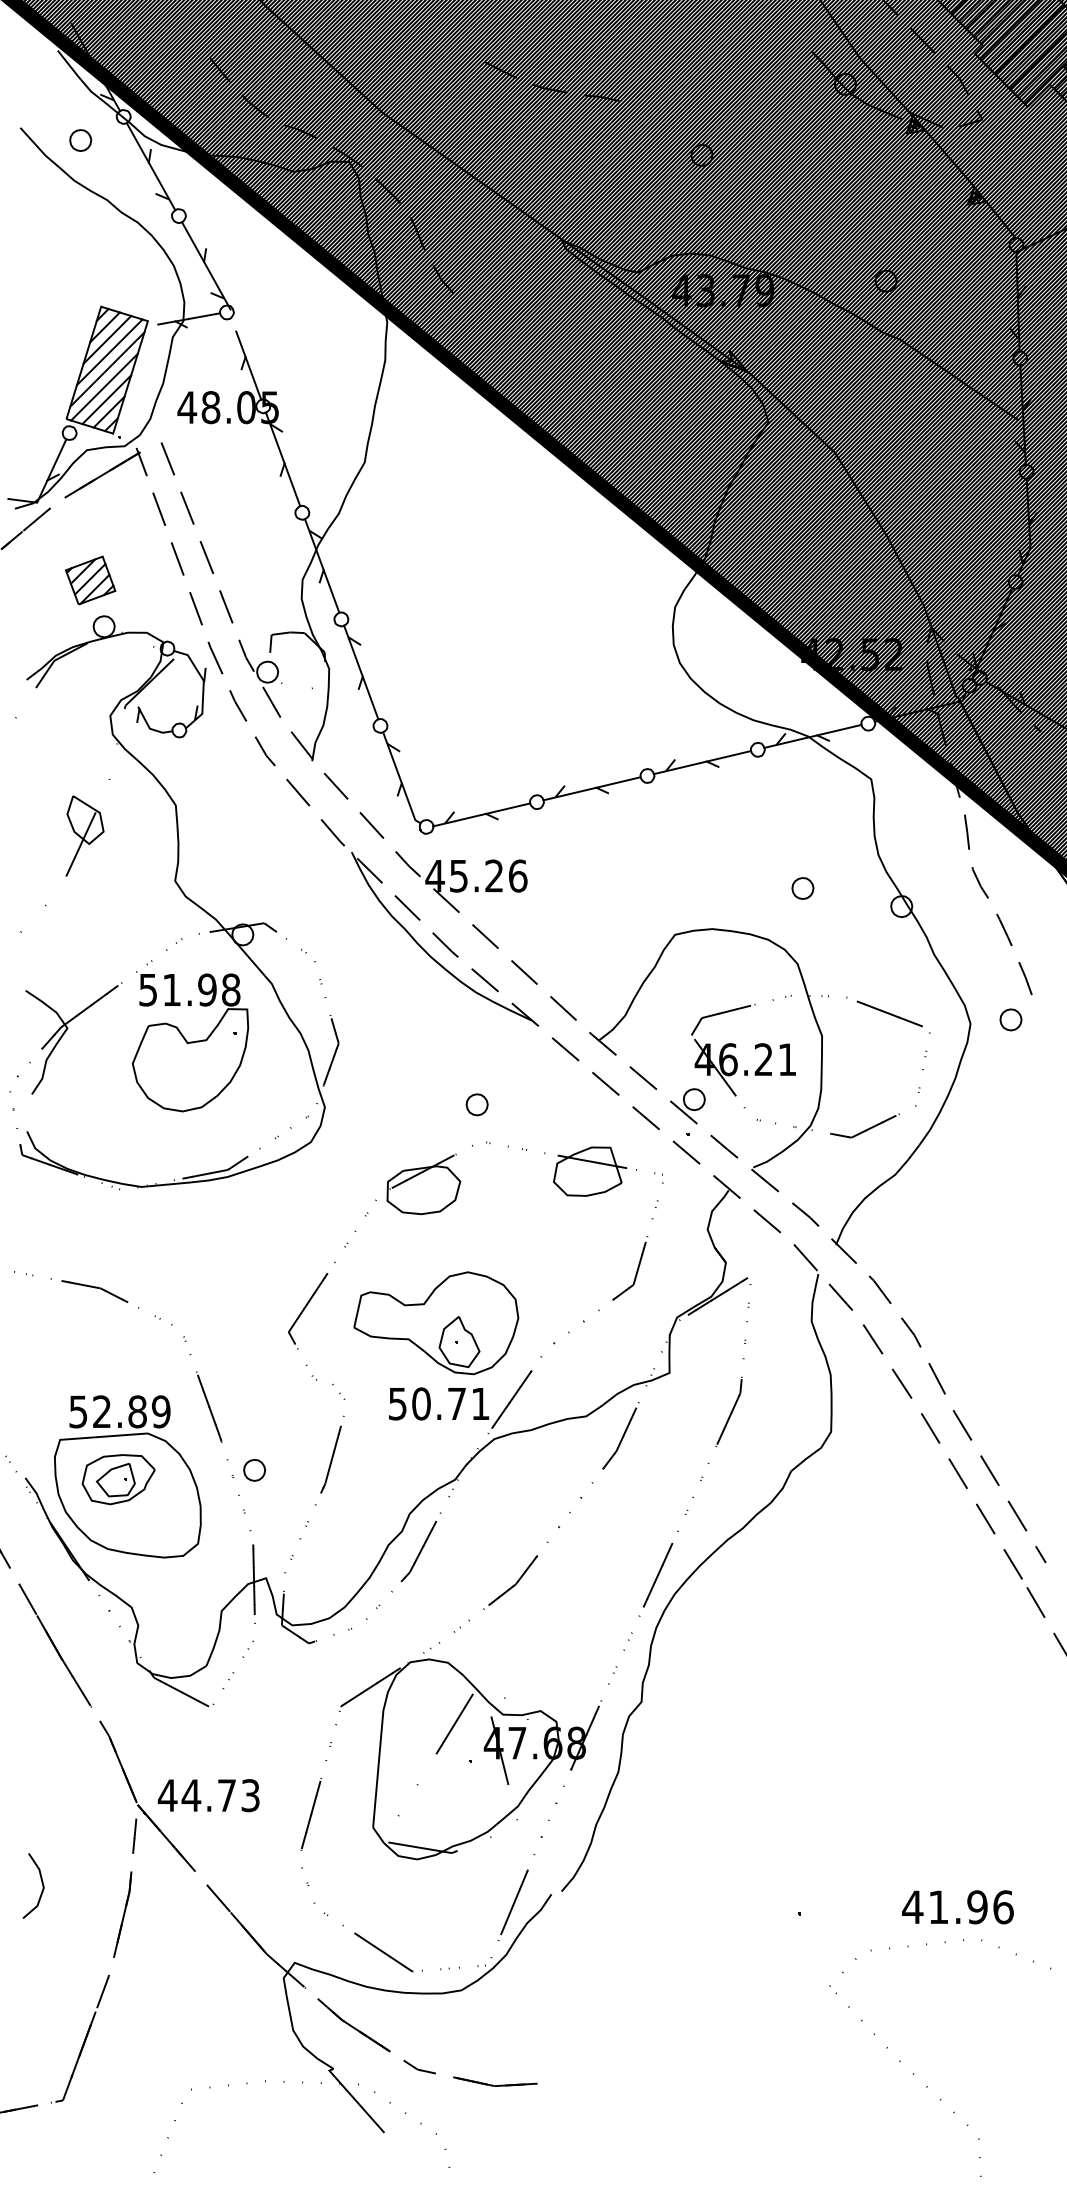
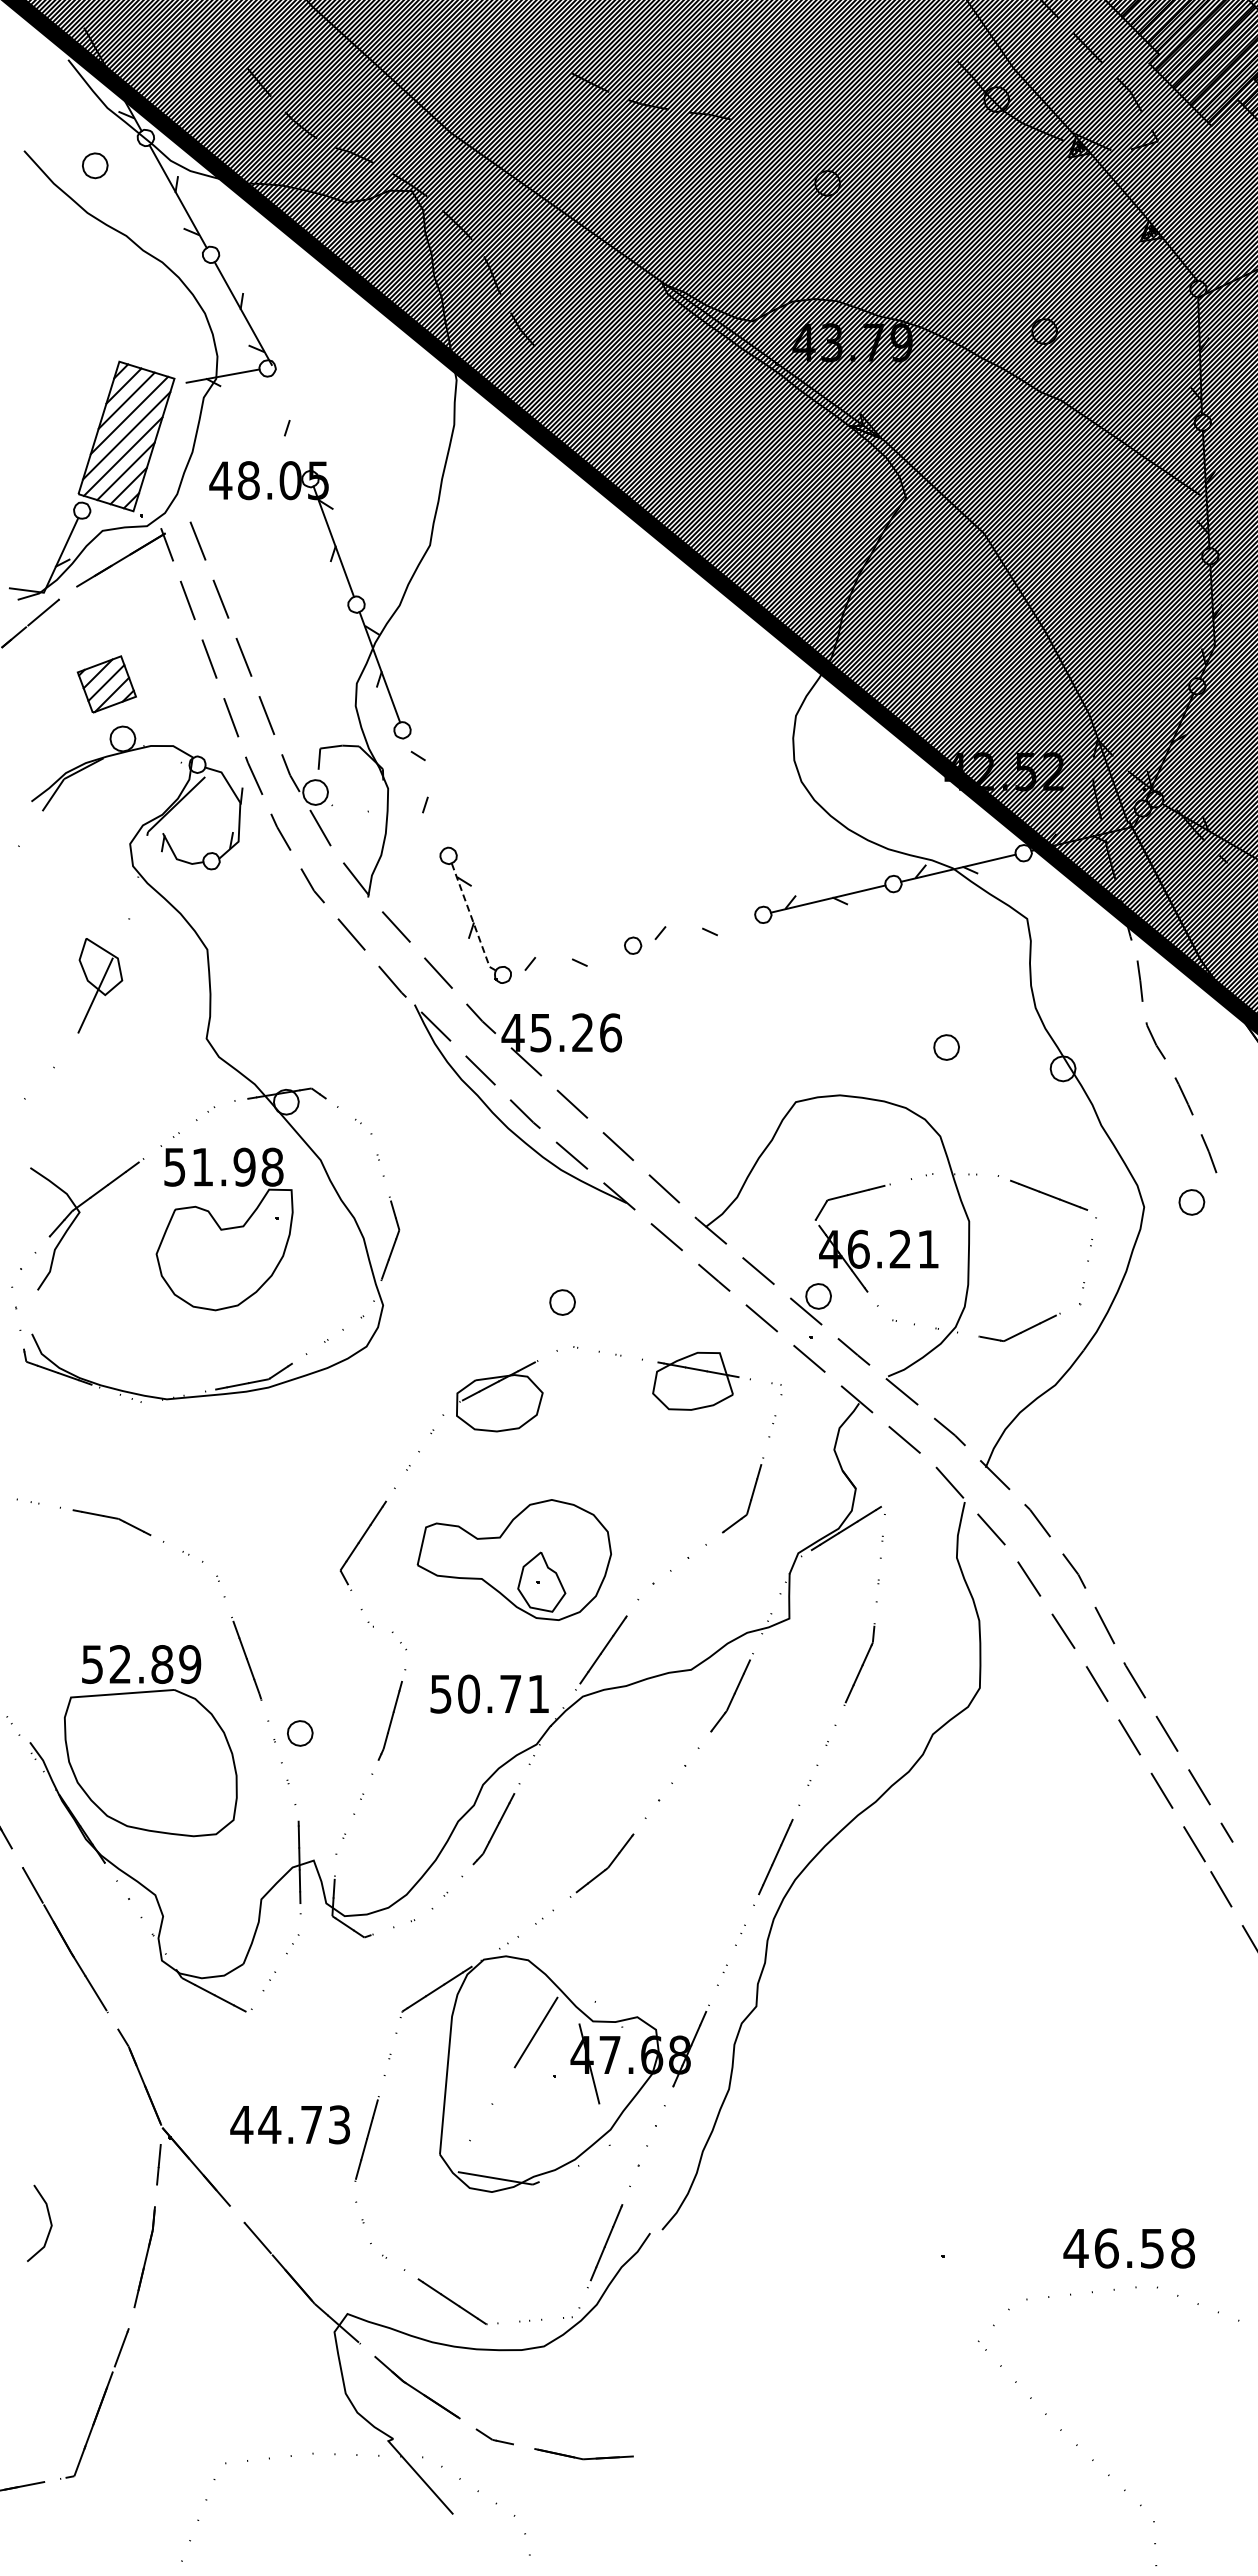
line: (248, 365) -> (292, 431), removed
line: (360, 672) -> (425, 792), removed
line: (399, 779) -> (471, 918), solid -> dashed
line: (591, 788) -> (697, 929), removed
line: (481, 814) -> (567, 960), removed
text: (438, 1403) -> (489, 1693), moved
part: (118, 1479) -> (139, 1744), removed
text: (208, 1795) -> (289, 2124), moved
text: (971, 1907) -> (1145, 2248), 41.96 -> 46.58

